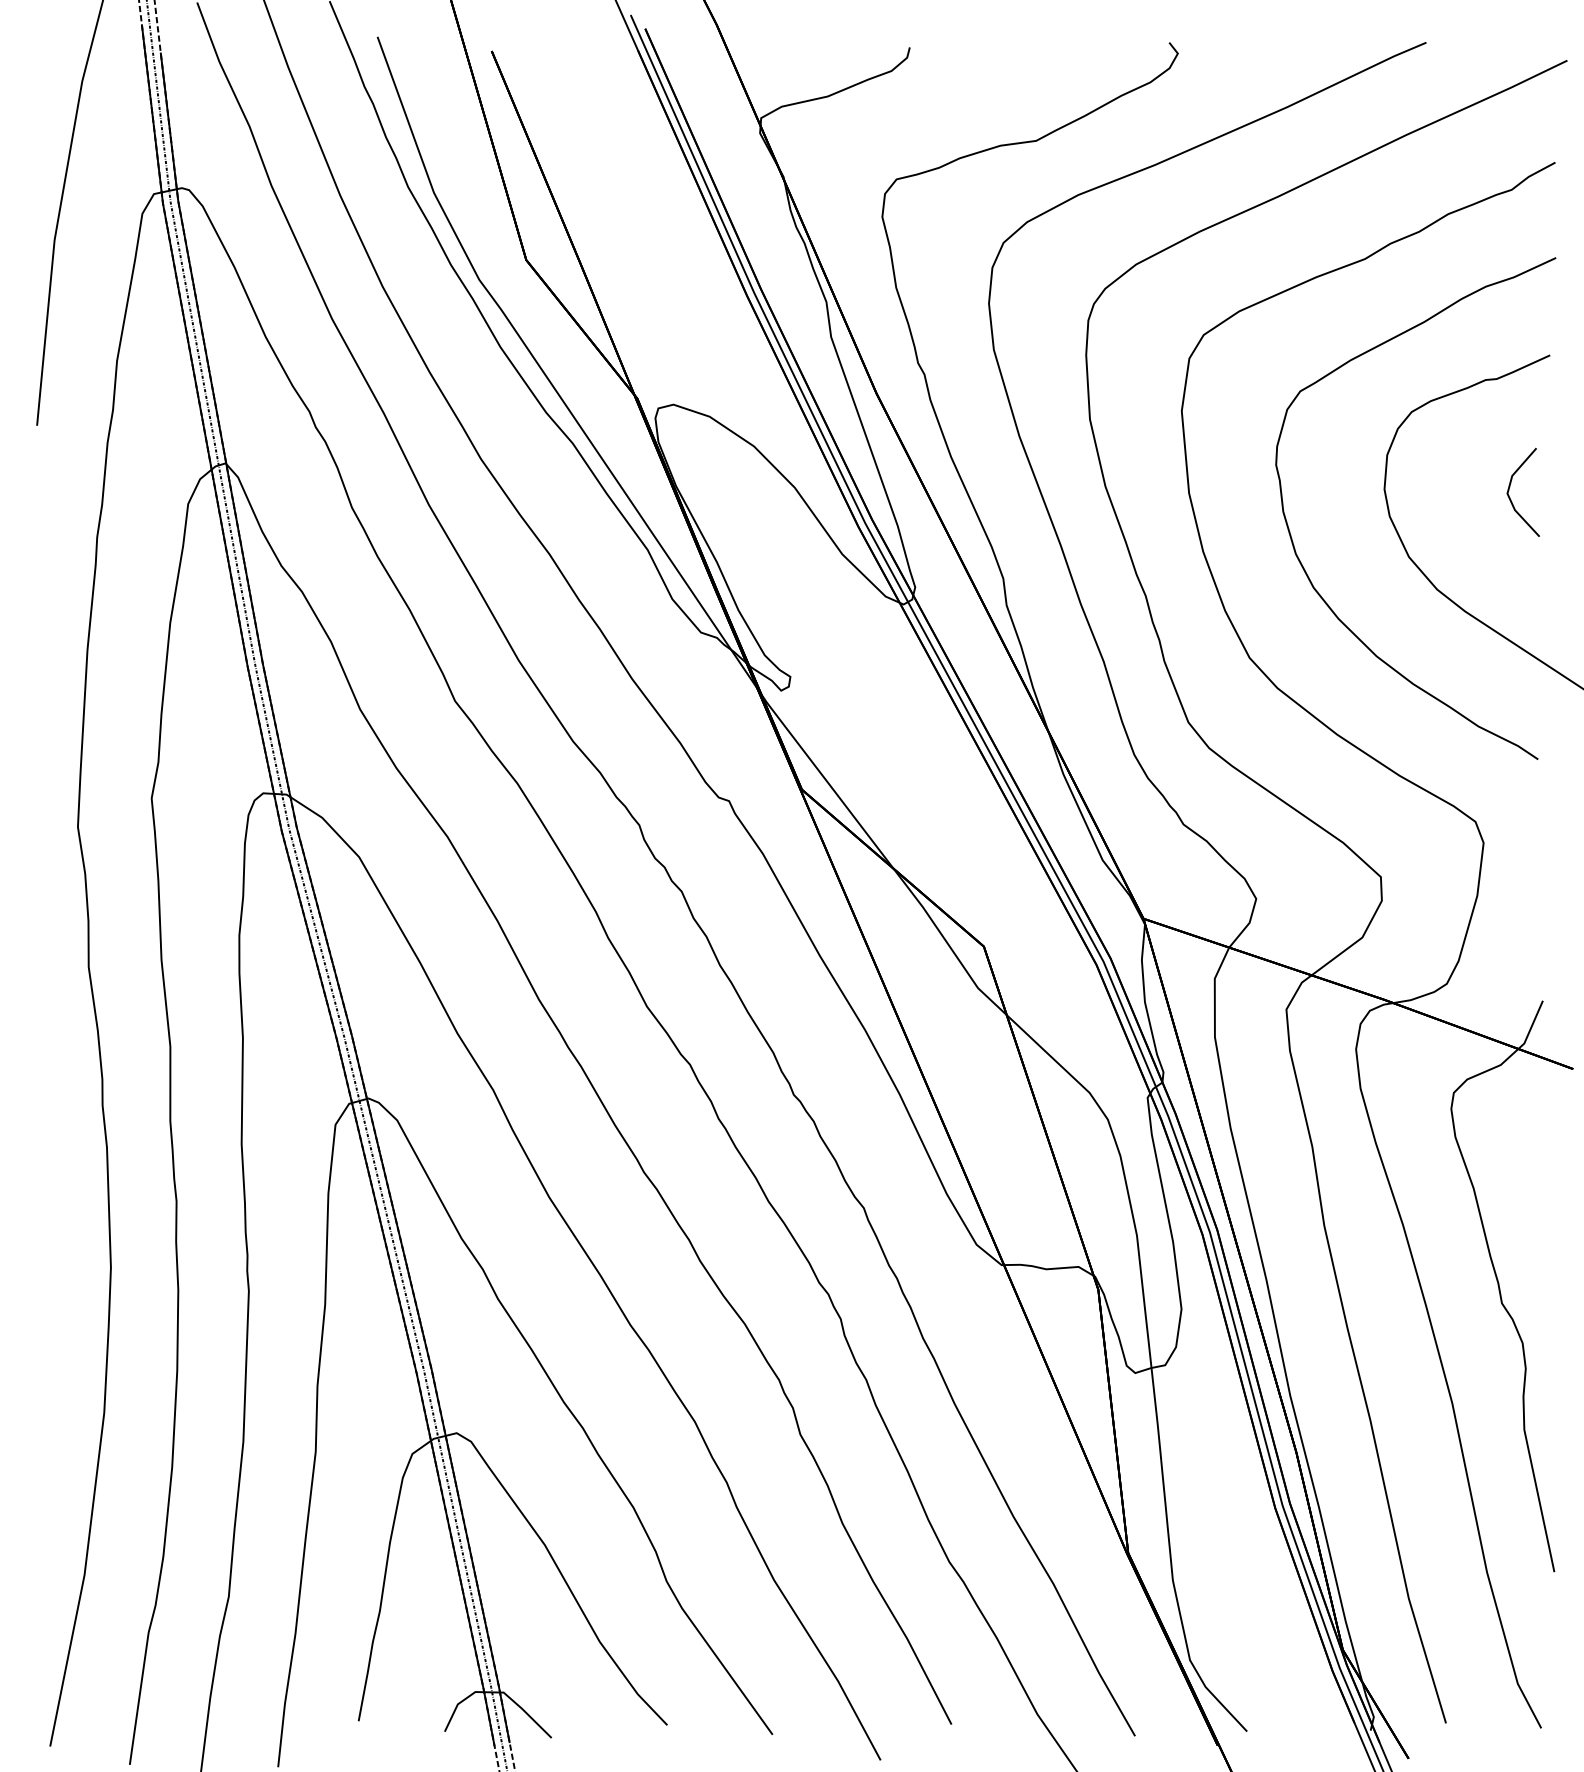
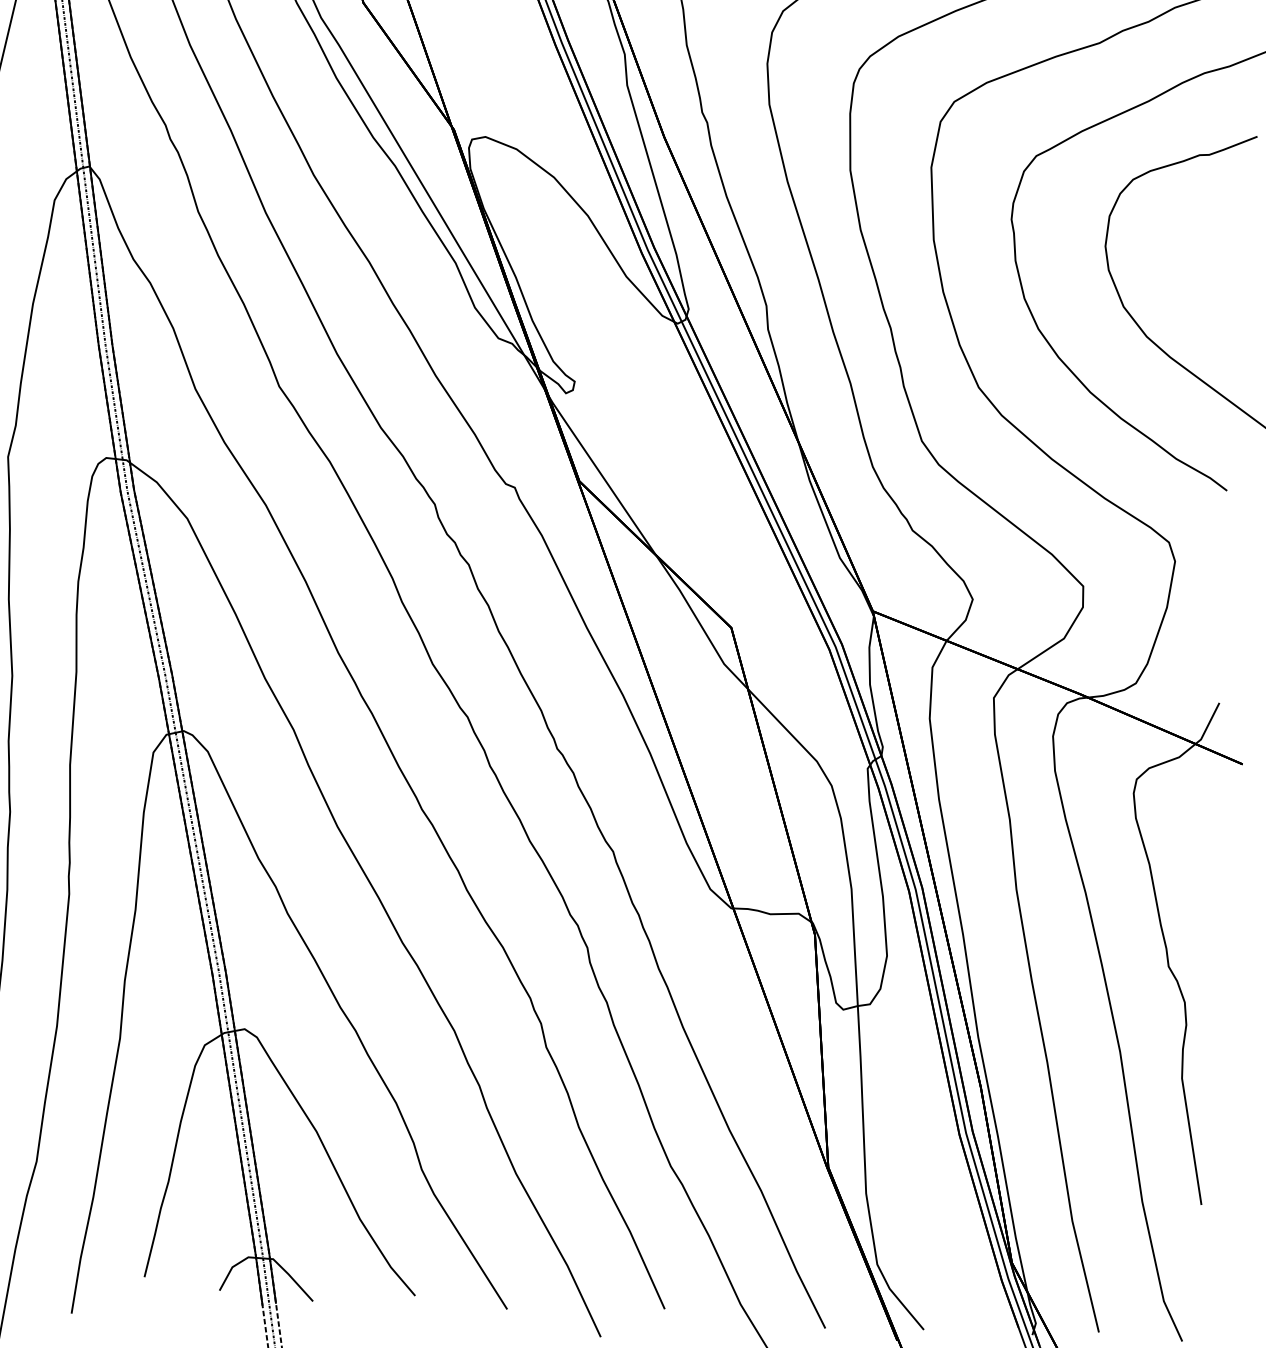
line: (1510, 487) -> (1216, 250), removed

